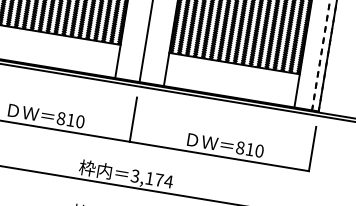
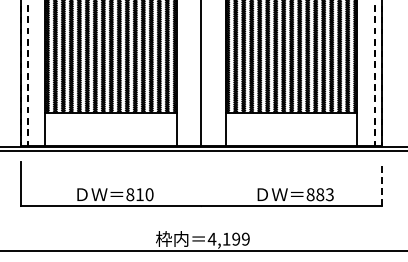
line: (133, 119) -> (201, 183), removed
line: (312, 148) -> (381, 183), solid -> dashed
text: (254, 150) -> (324, 194), 810 -> 883
text: (151, 178) -> (228, 238), 3,174 -> 4,199

